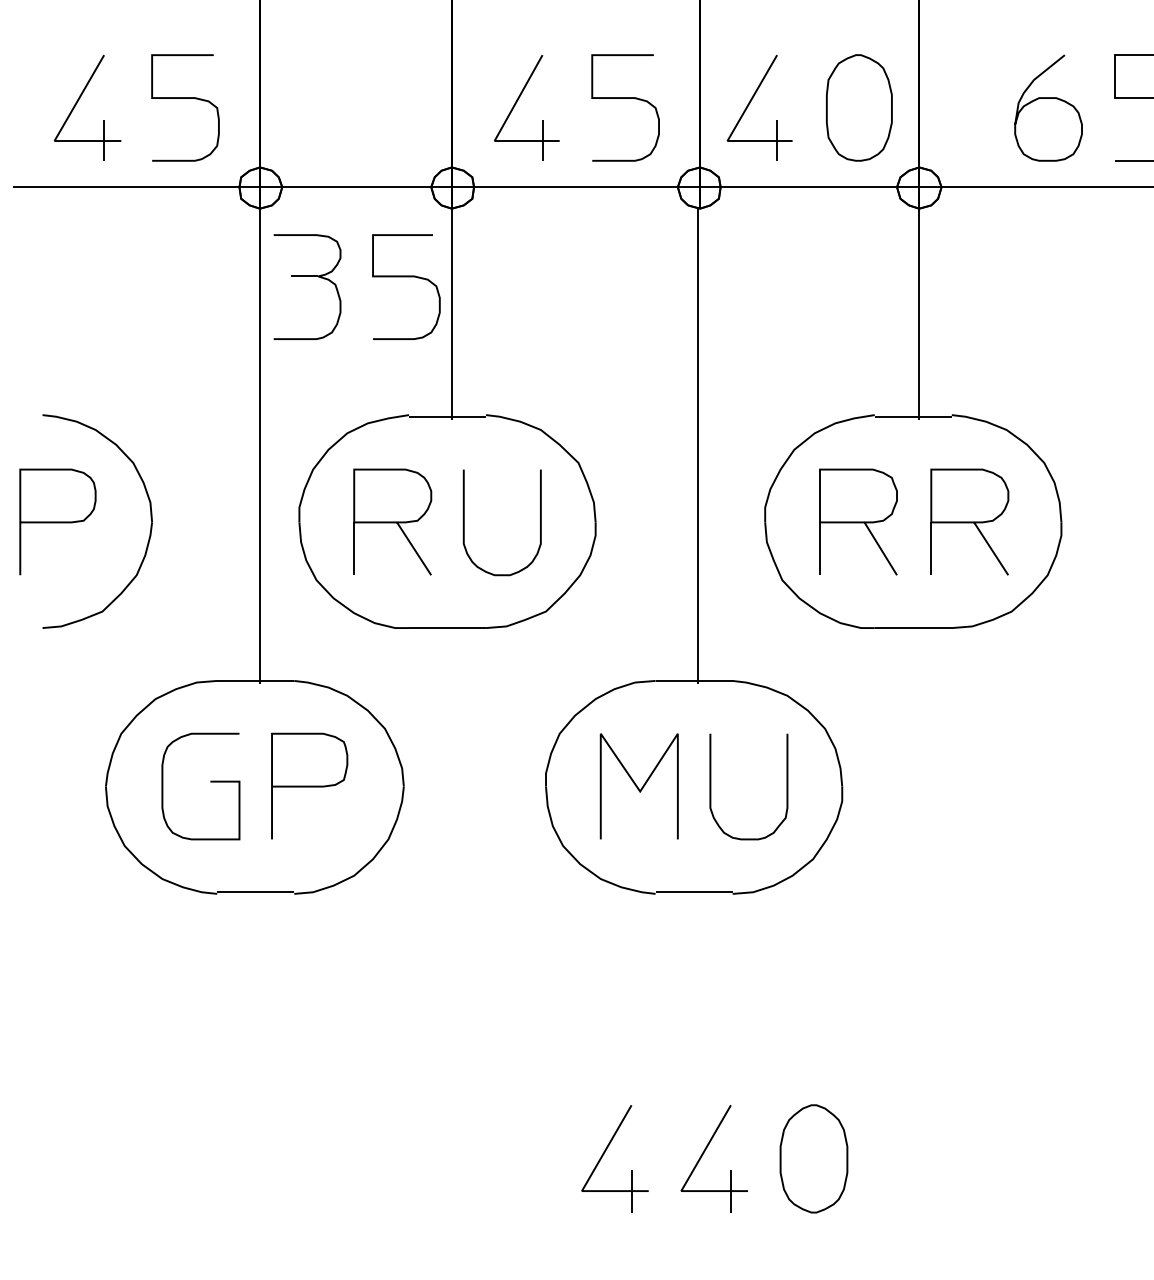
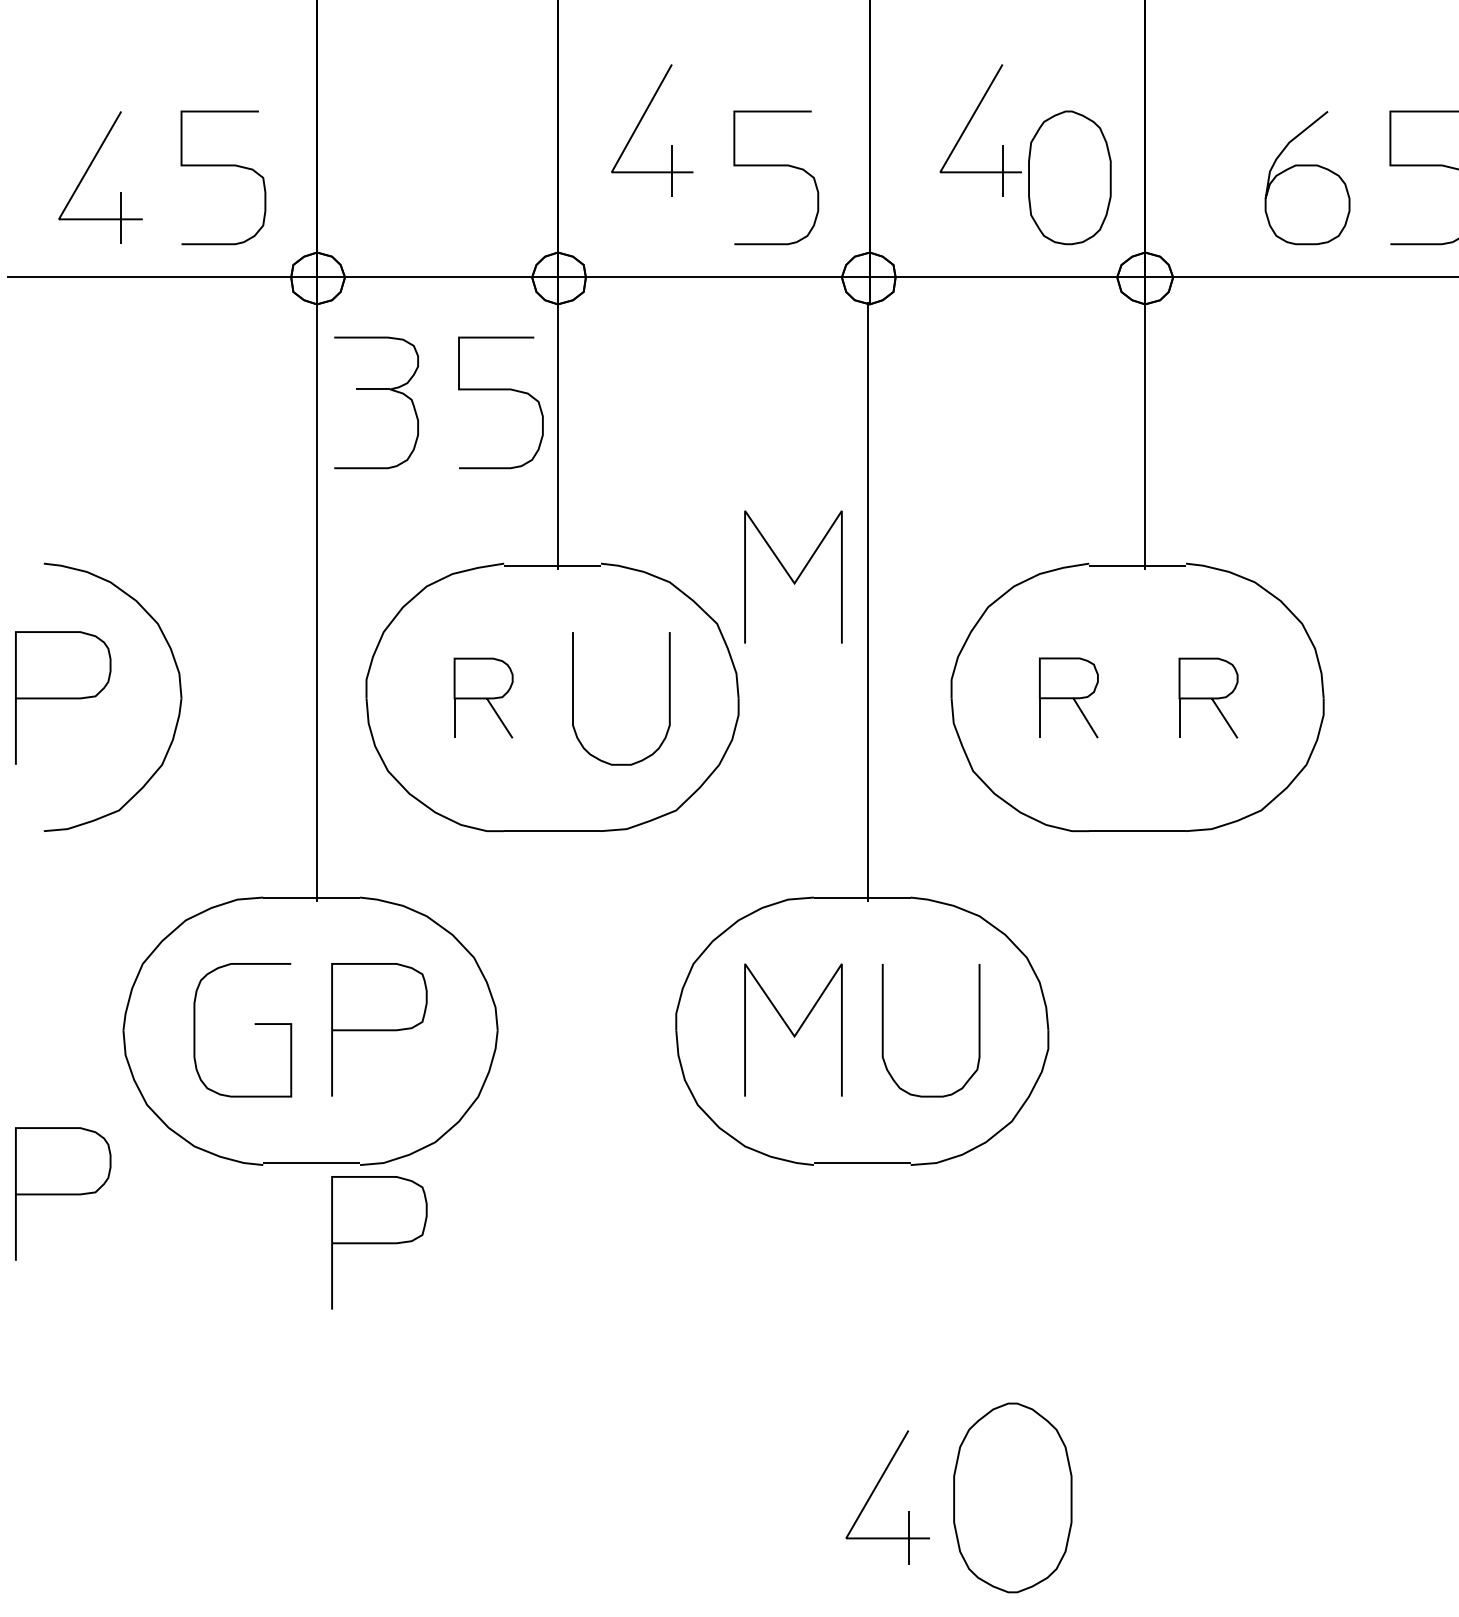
part: (751, 101) -> (970, 122), moved
part: (517, 102) -> (640, 123), moved
curve: (637, 426) -> (791, 577), added
part: (858, 521) -> (1068, 697), size x0.6
part: (392, 522) -> (483, 698), size x0.6
part: (969, 522) -> (1208, 698), size x0.6
curve: (58, 916) -> (63, 1193), added
curve: (309, 955) -> (379, 1242), added
part: (605, 1152) -> (750, 1490), removed
part: (813, 1158) -> (1012, 1497), size x1.4

